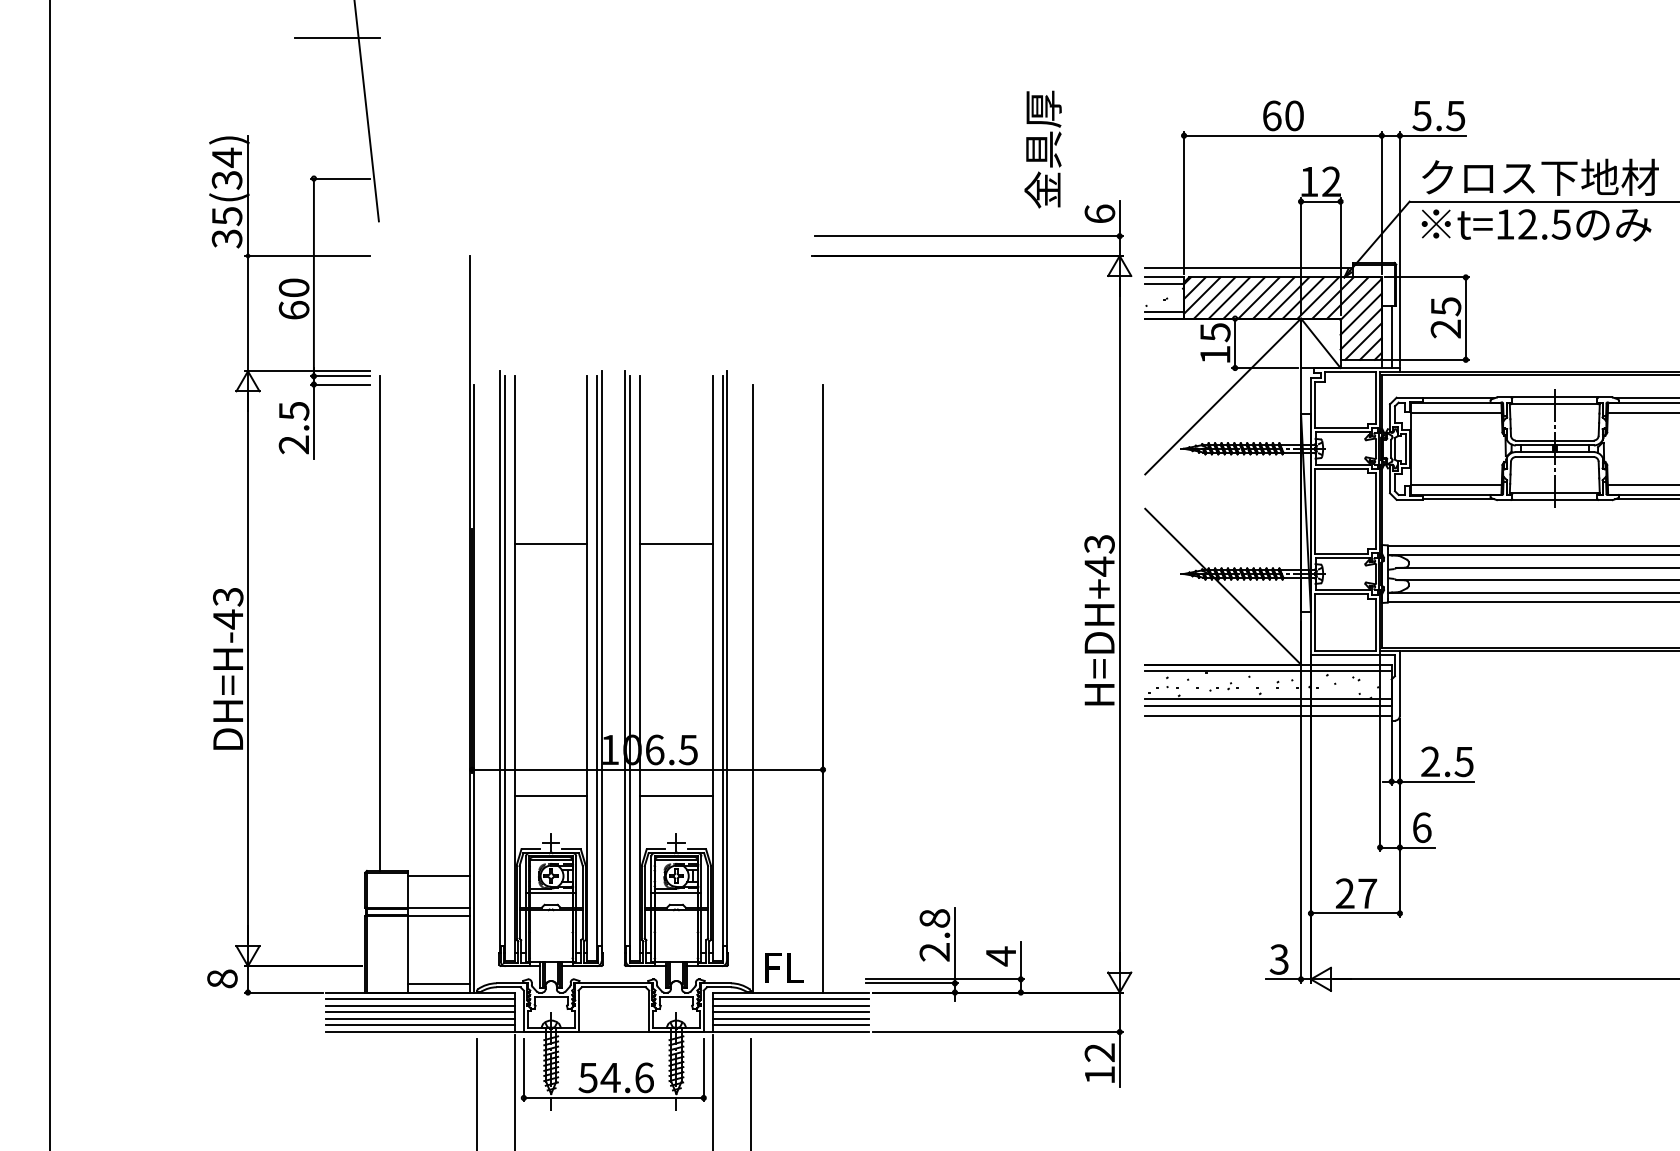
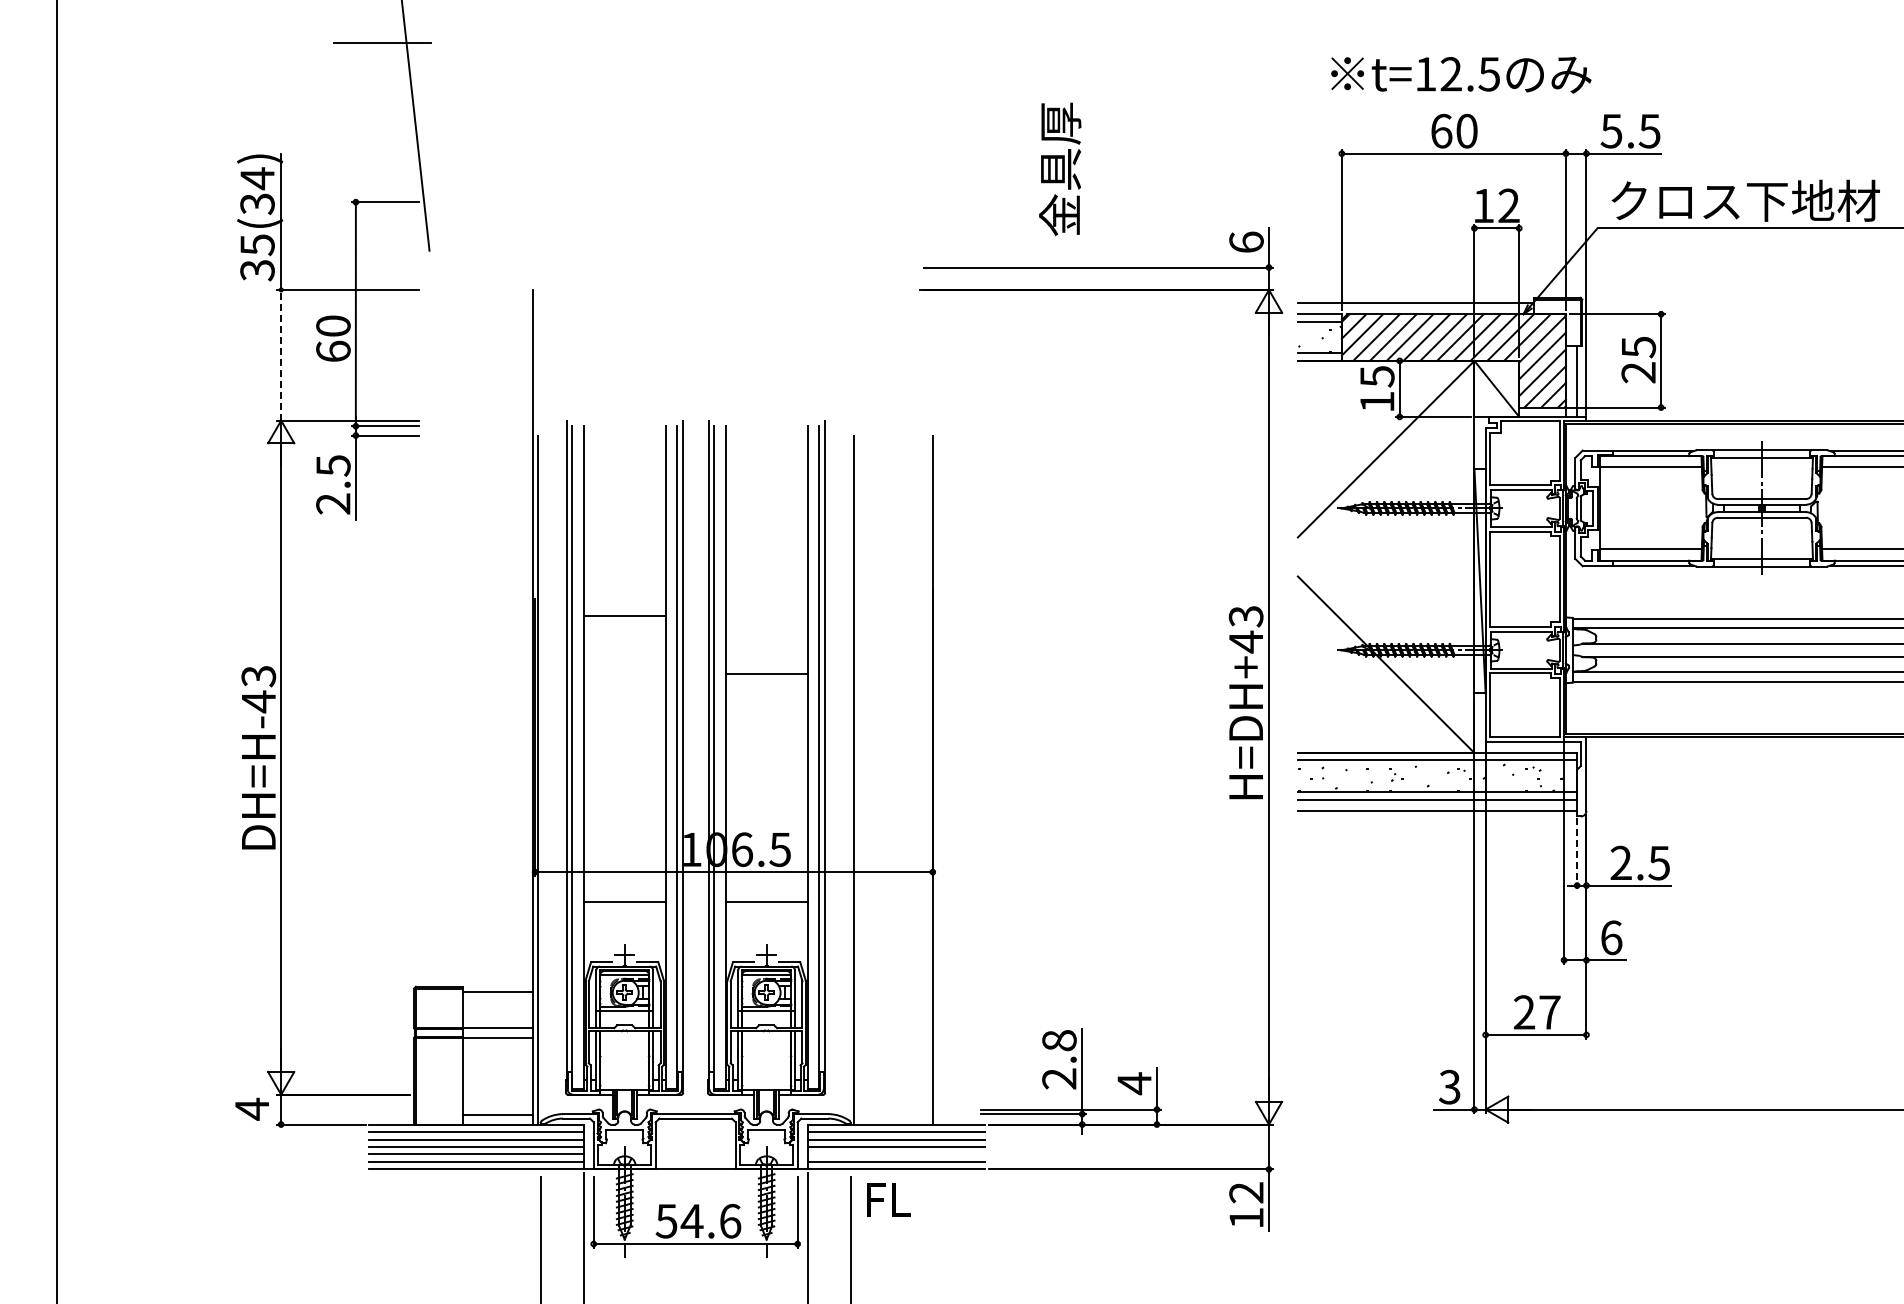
text: (1043, 149) -> (1060, 169), moved
text: (1536, 224) -> (1461, 74), moved
line: (248, 312) -> (281, 354), solid -> dashed
line: (676, 544) -> (766, 674), moved
line: (379, 623) -> (430, 706), removed
line: (1392, 754) -> (1577, 854), solid -> dashed
text: (783, 967) -> (888, 1199), moved
text: (222, 978) -> (252, 1108), 8 -> 4
line: (791, 1018) -> (896, 1154), removed

